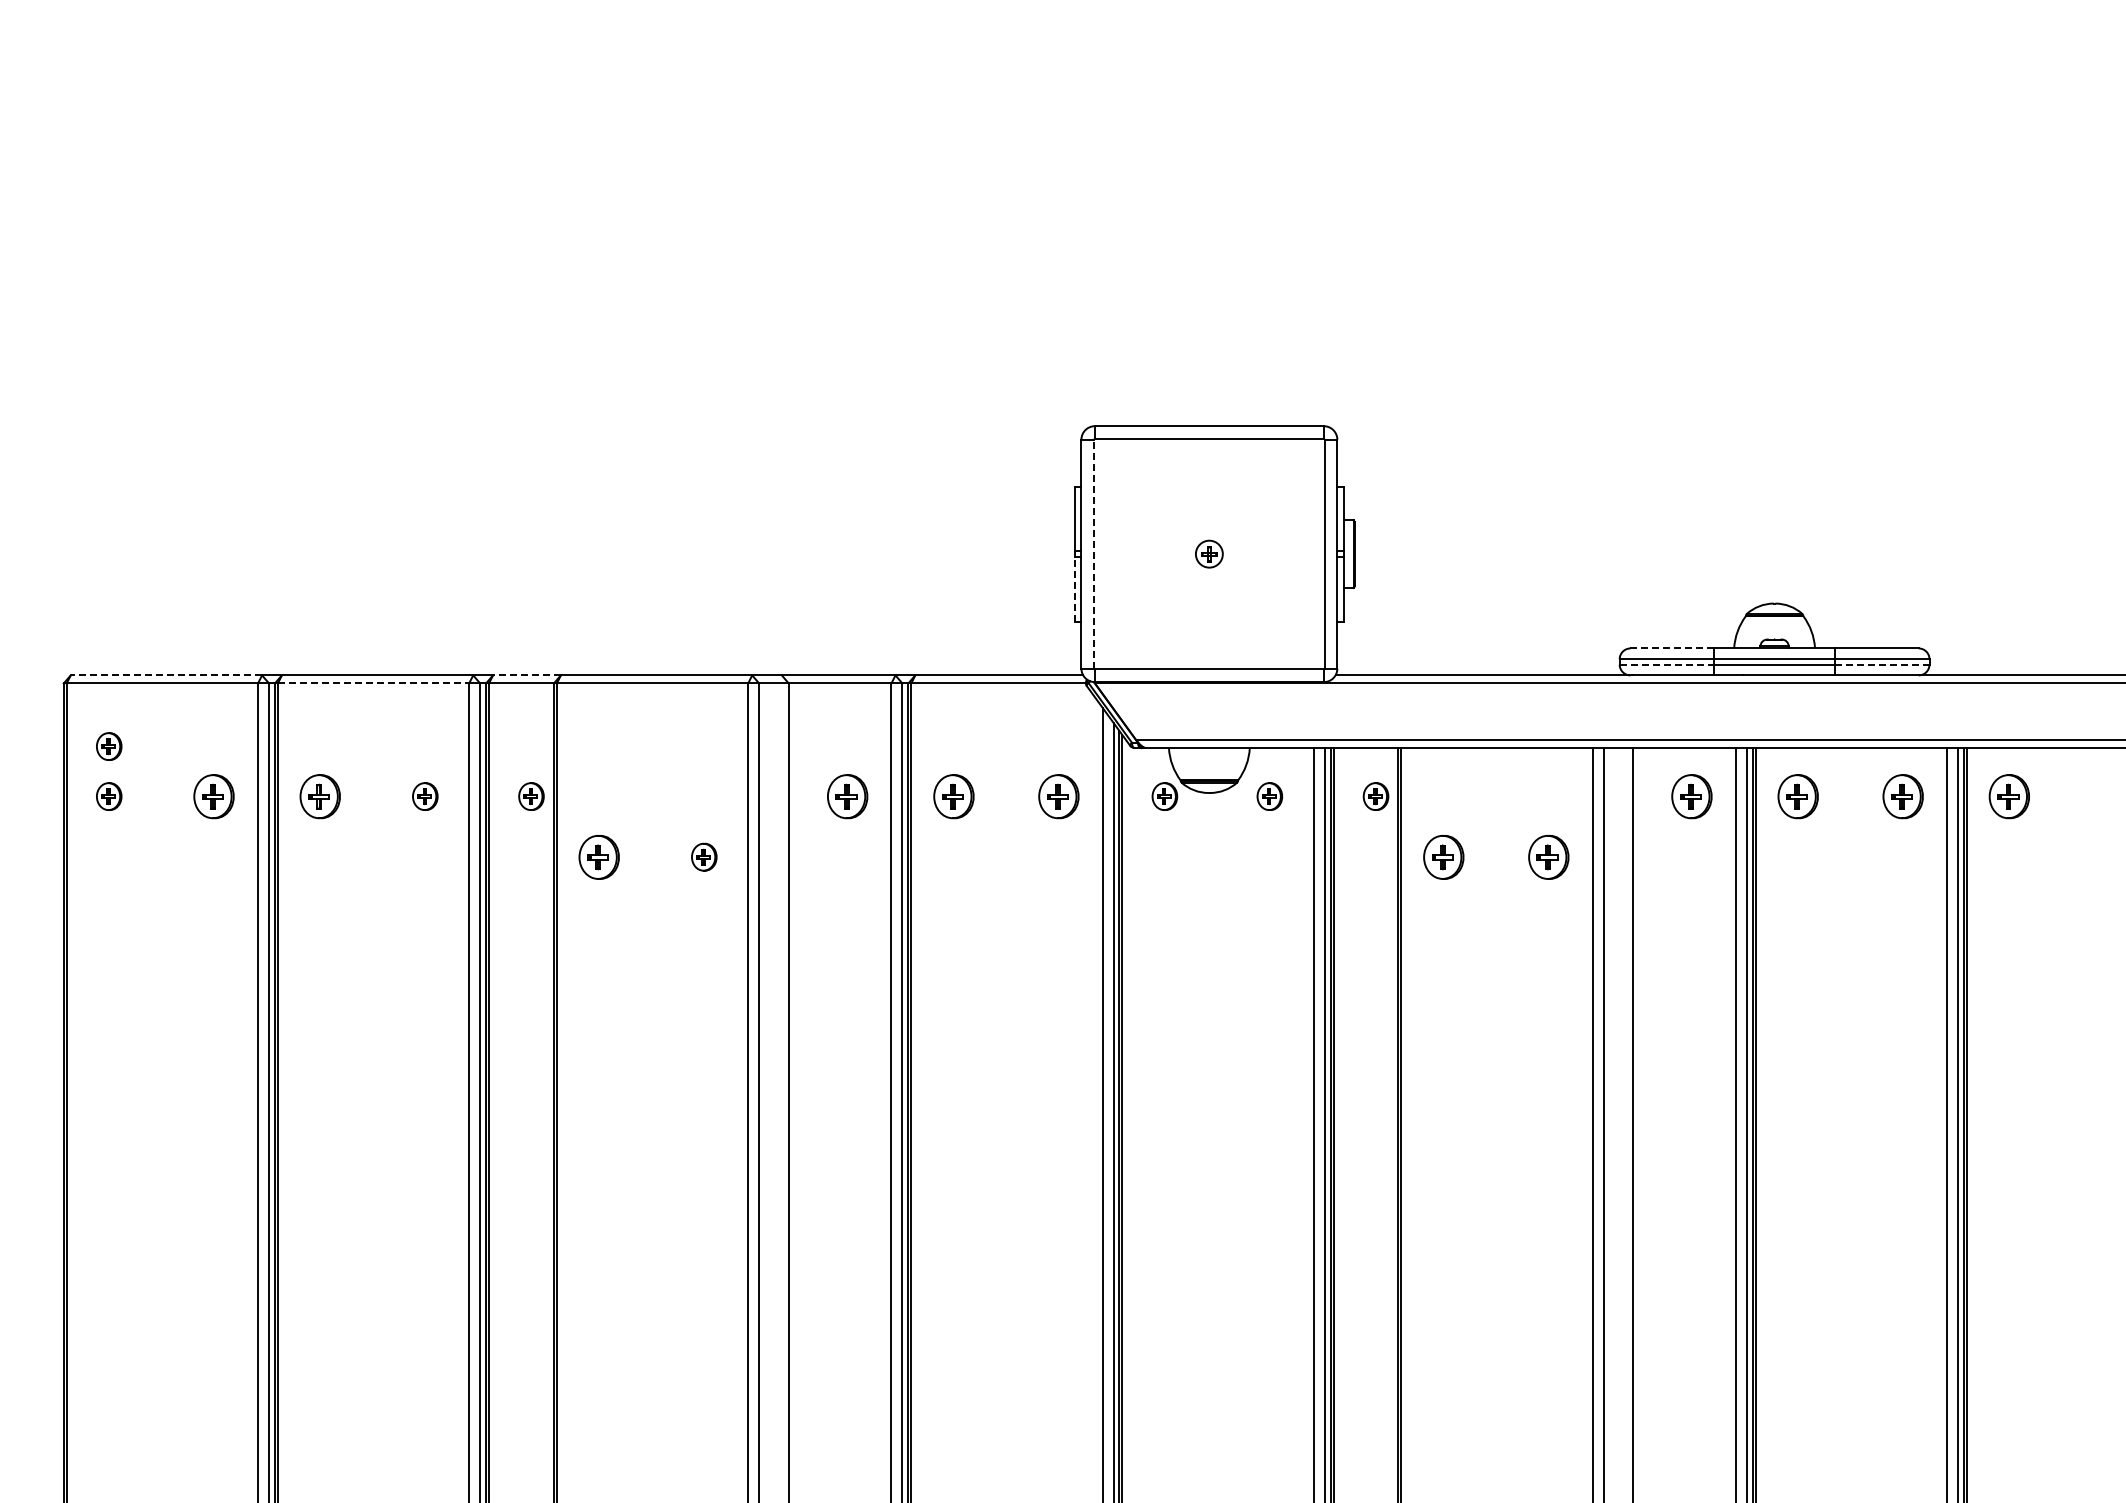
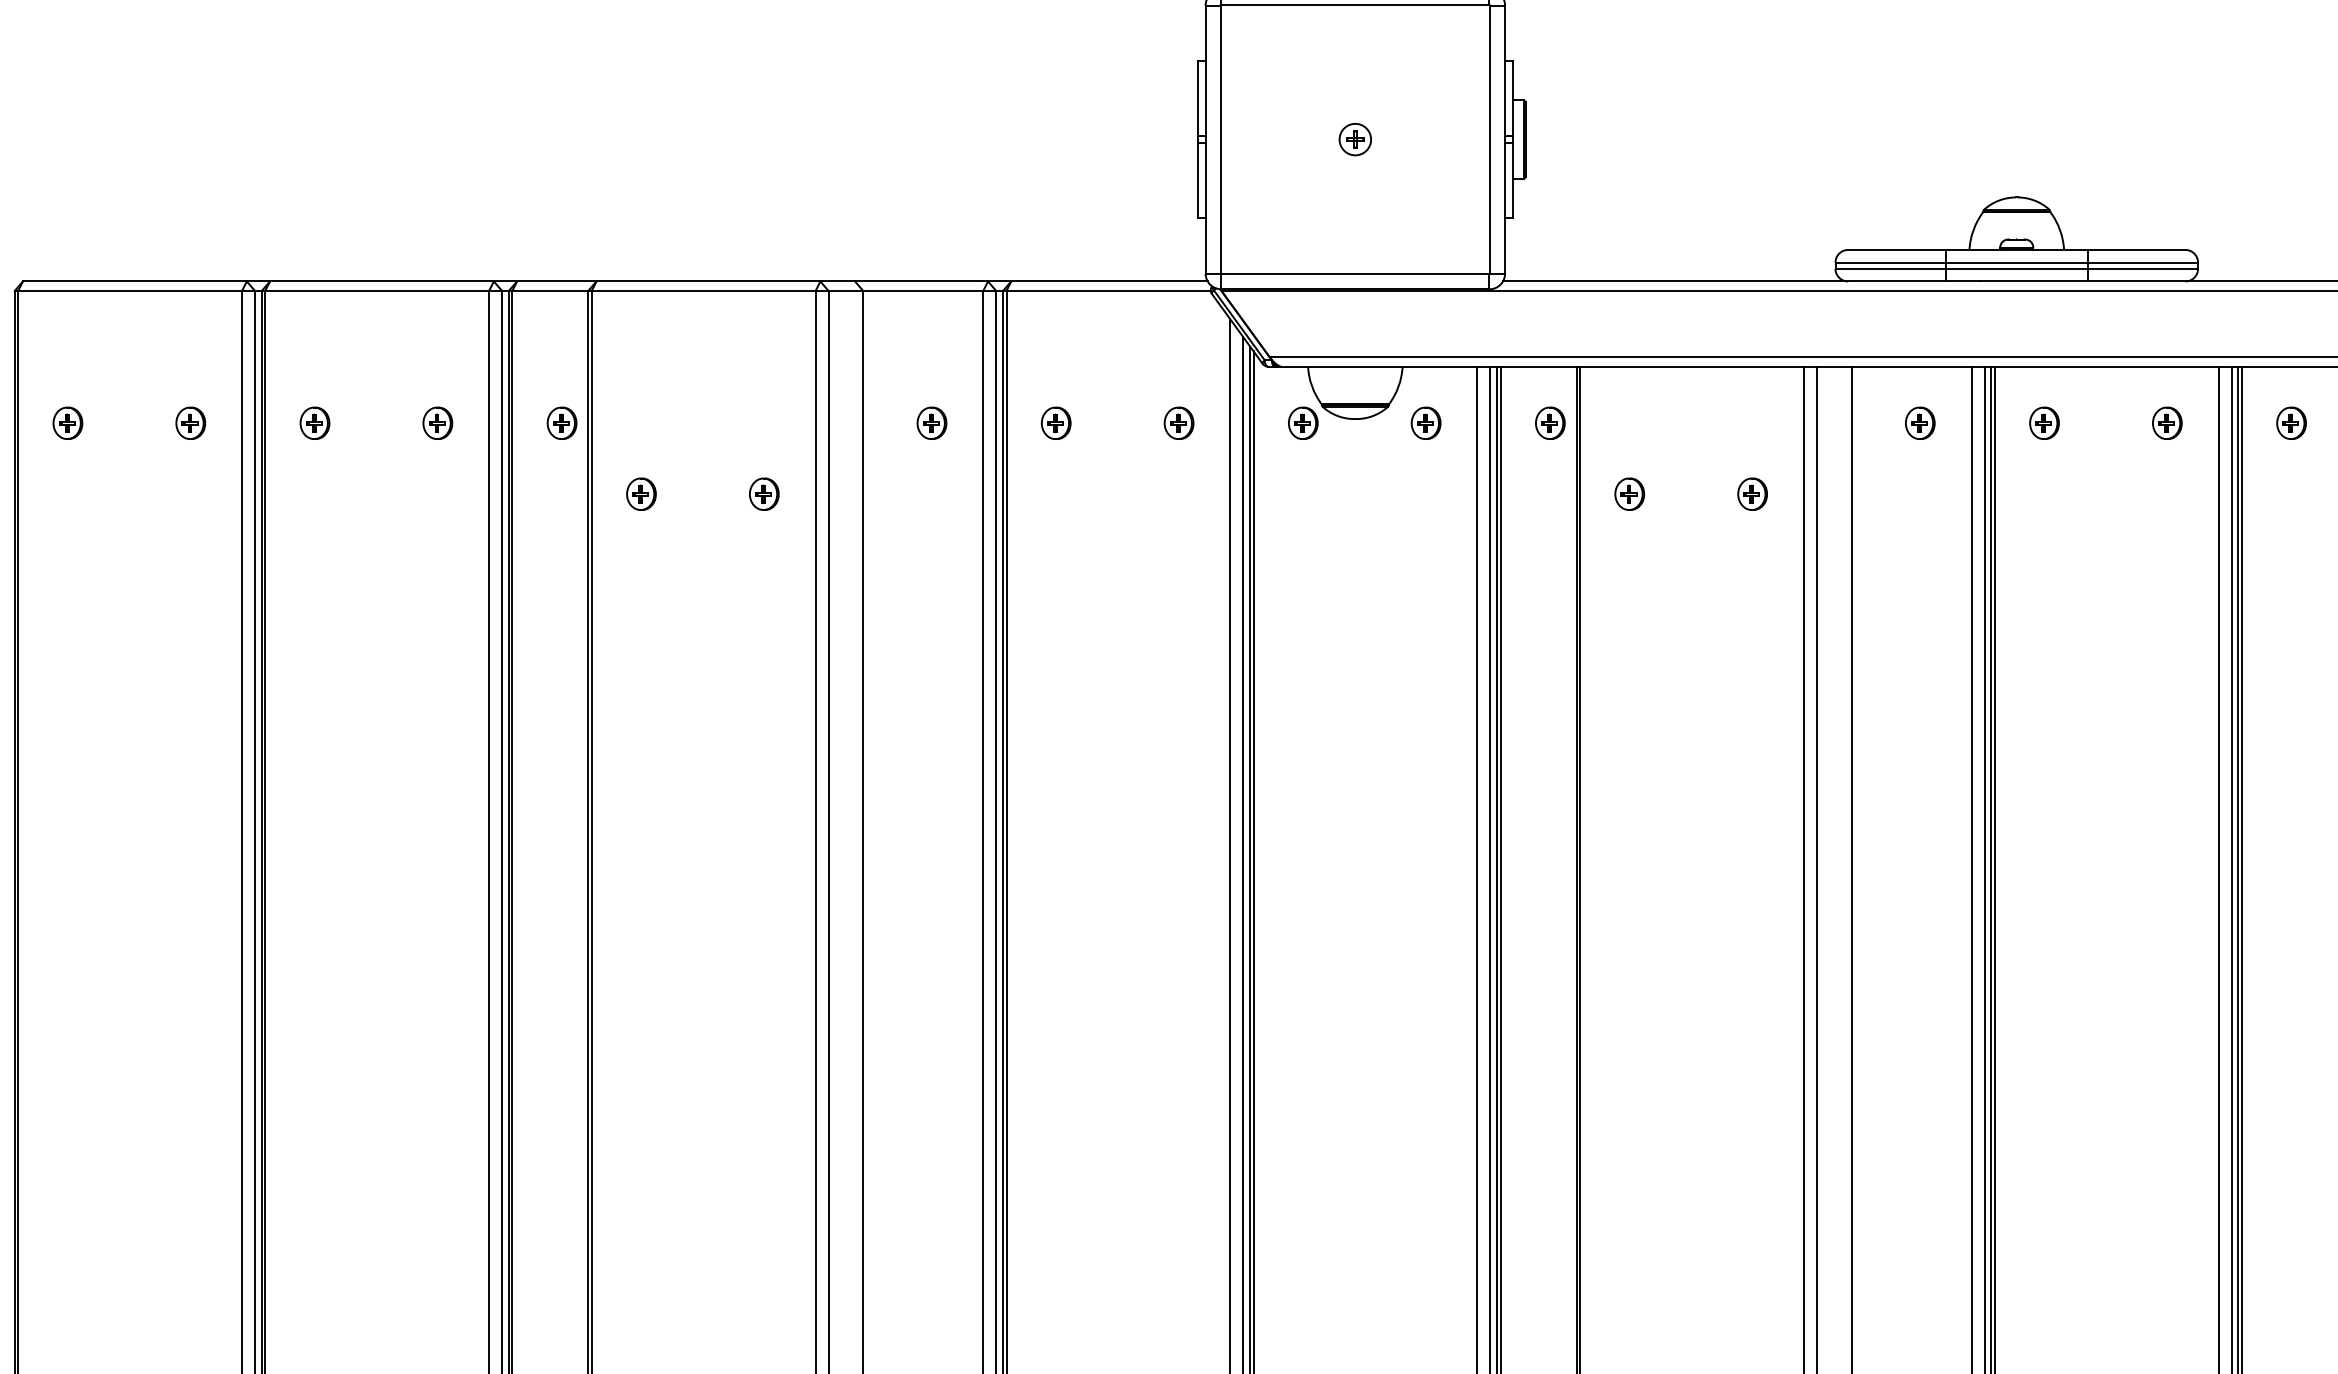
line: (1094, 553) -> (1220, 138), dashed -> solid
line: (1074, 588) -> (1197, 179), dashed -> solid
line: (1672, 648) -> (1897, 250), dashed -> solid
line: (1667, 664) -> (1891, 268), dashed -> solid
line: (1882, 664) -> (2143, 268), dashed -> solid
line: (166, 675) -> (134, 281), dashed -> solid
line: (526, 675) -> (556, 281), dashed -> solid
line: (373, 683) -> (377, 290), dashed -> solid
part: (109, 746) -> (68, 364), removed
part: (214, 796) -> (191, 423), size x0.62
part: (320, 796) -> (315, 423), size x0.62
part: (847, 796) -> (931, 423), size x0.62
part: (953, 796) -> (1055, 423), size x0.62
part: (1058, 796) -> (1178, 423), size x0.62
part: (1692, 796) -> (1920, 423), size x0.62
part: (1798, 796) -> (2044, 423), size x0.62
part: (1903, 796) -> (2167, 423), size x0.62
part: (2009, 796) -> (2291, 423), size x0.62
part: (599, 856) -> (641, 493), size x0.62
part: (1443, 856) -> (1629, 493), size x0.62
part: (1548, 856) -> (1752, 493), size x0.62

